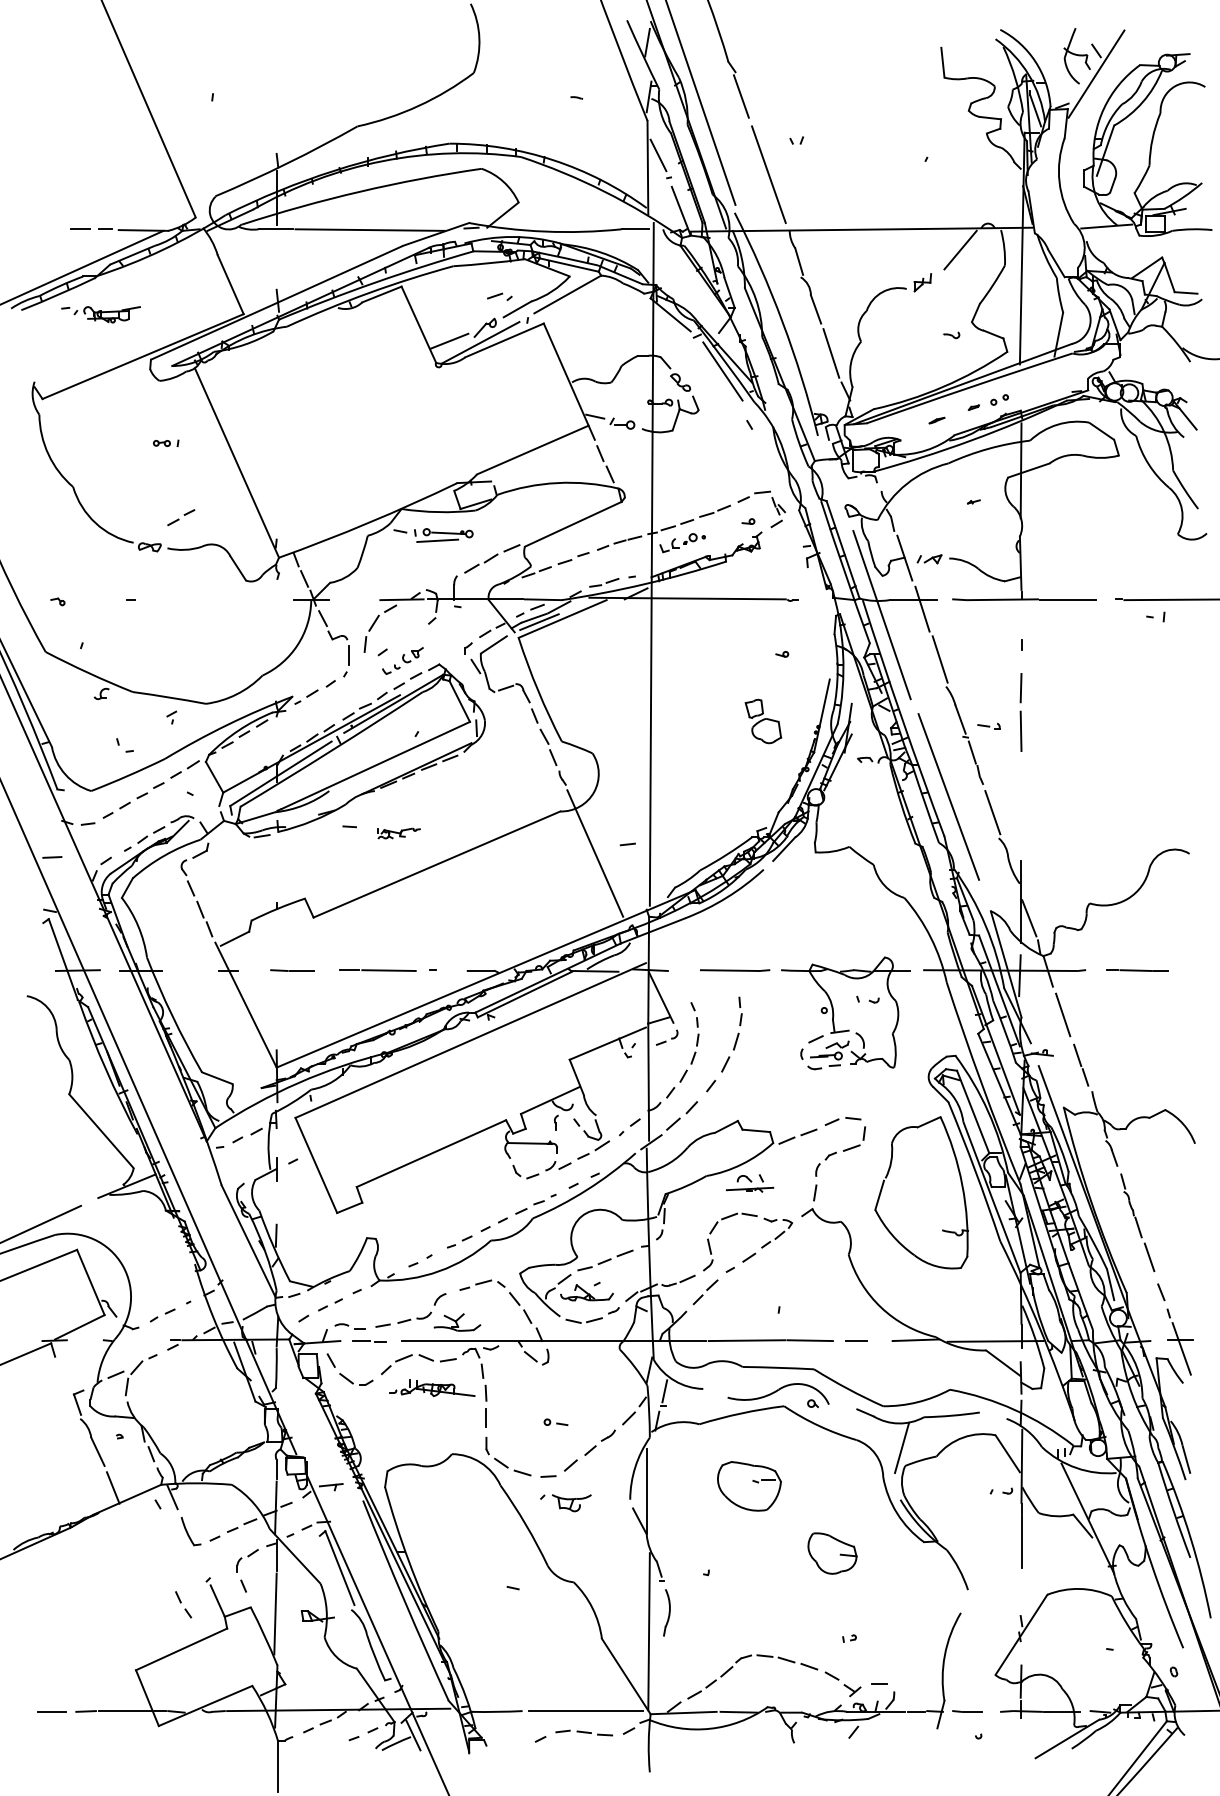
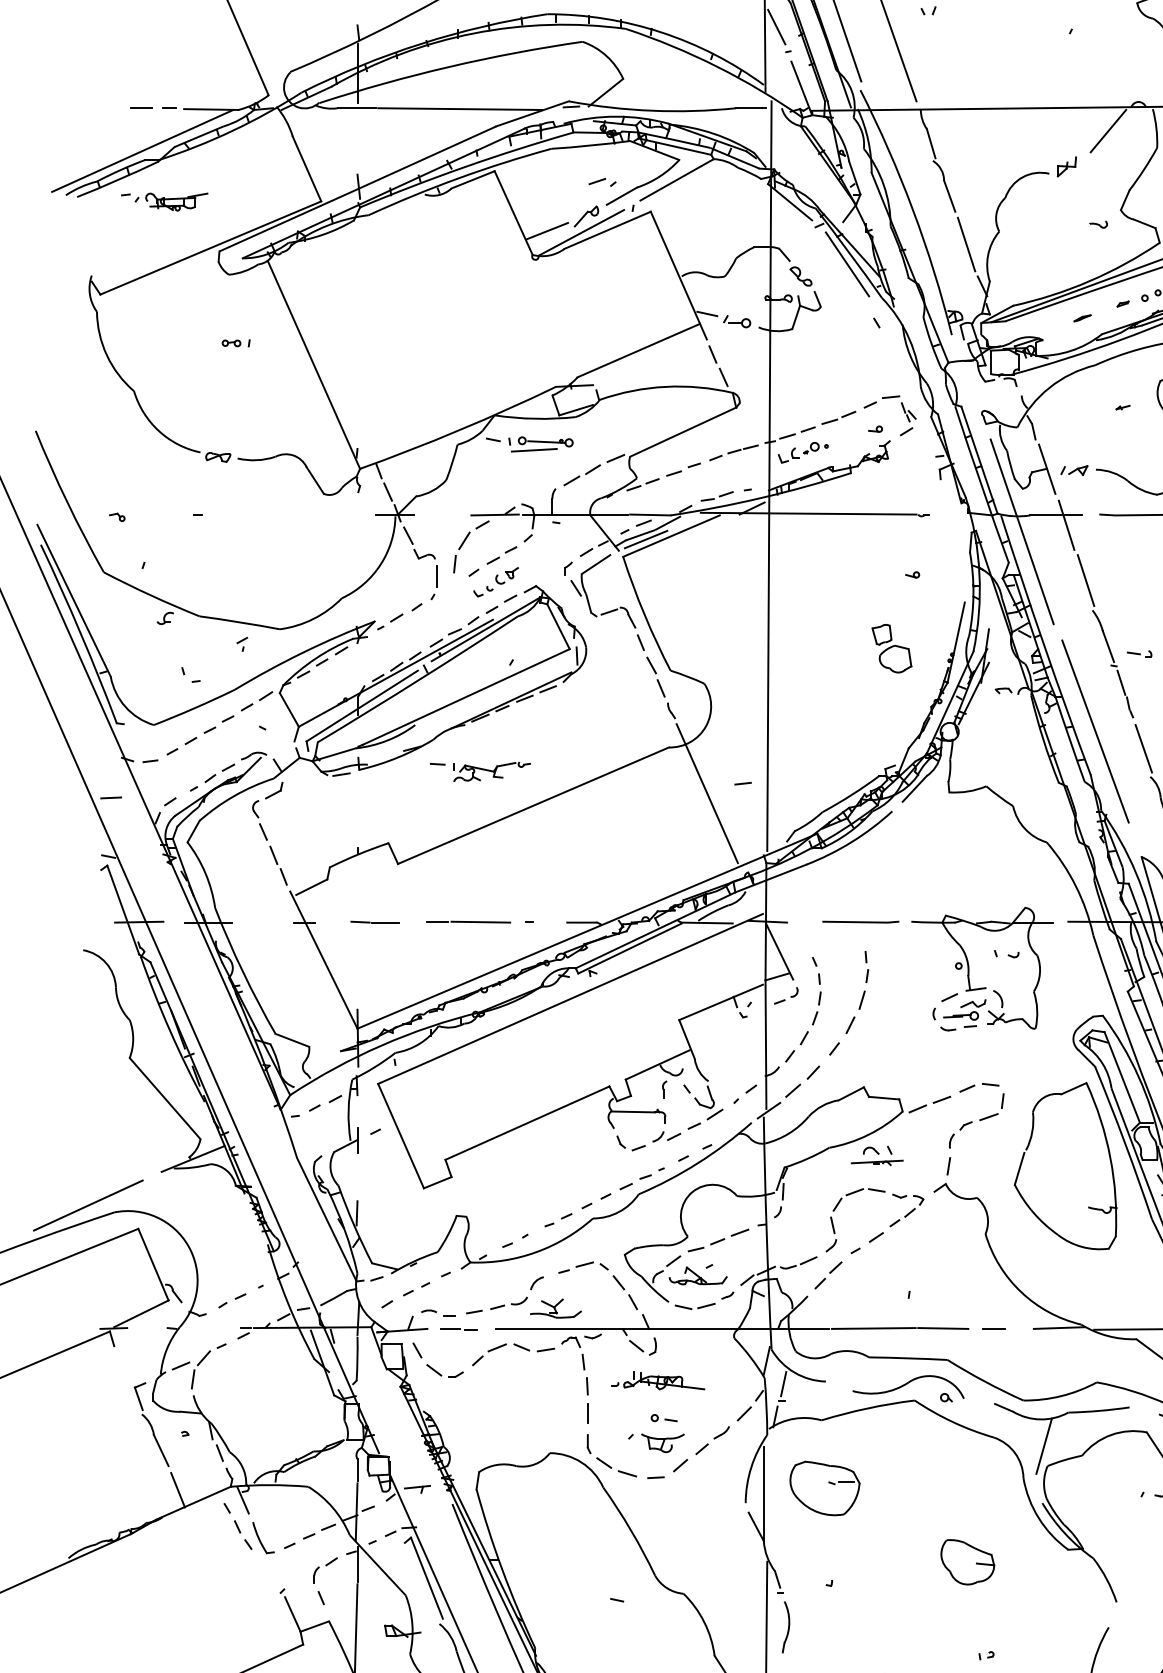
part: (181, 517) -> (502, 555), moved
part: (398, 833) -> (491, 771), size x1.67
part: (432, 1388) -> (658, 1381), moved
part: (749, 1486) -> (825, 1488), moved
part: (565, 1503) -> (655, 1443), moved
part: (183, 1604) -> (243, 1534), moved

